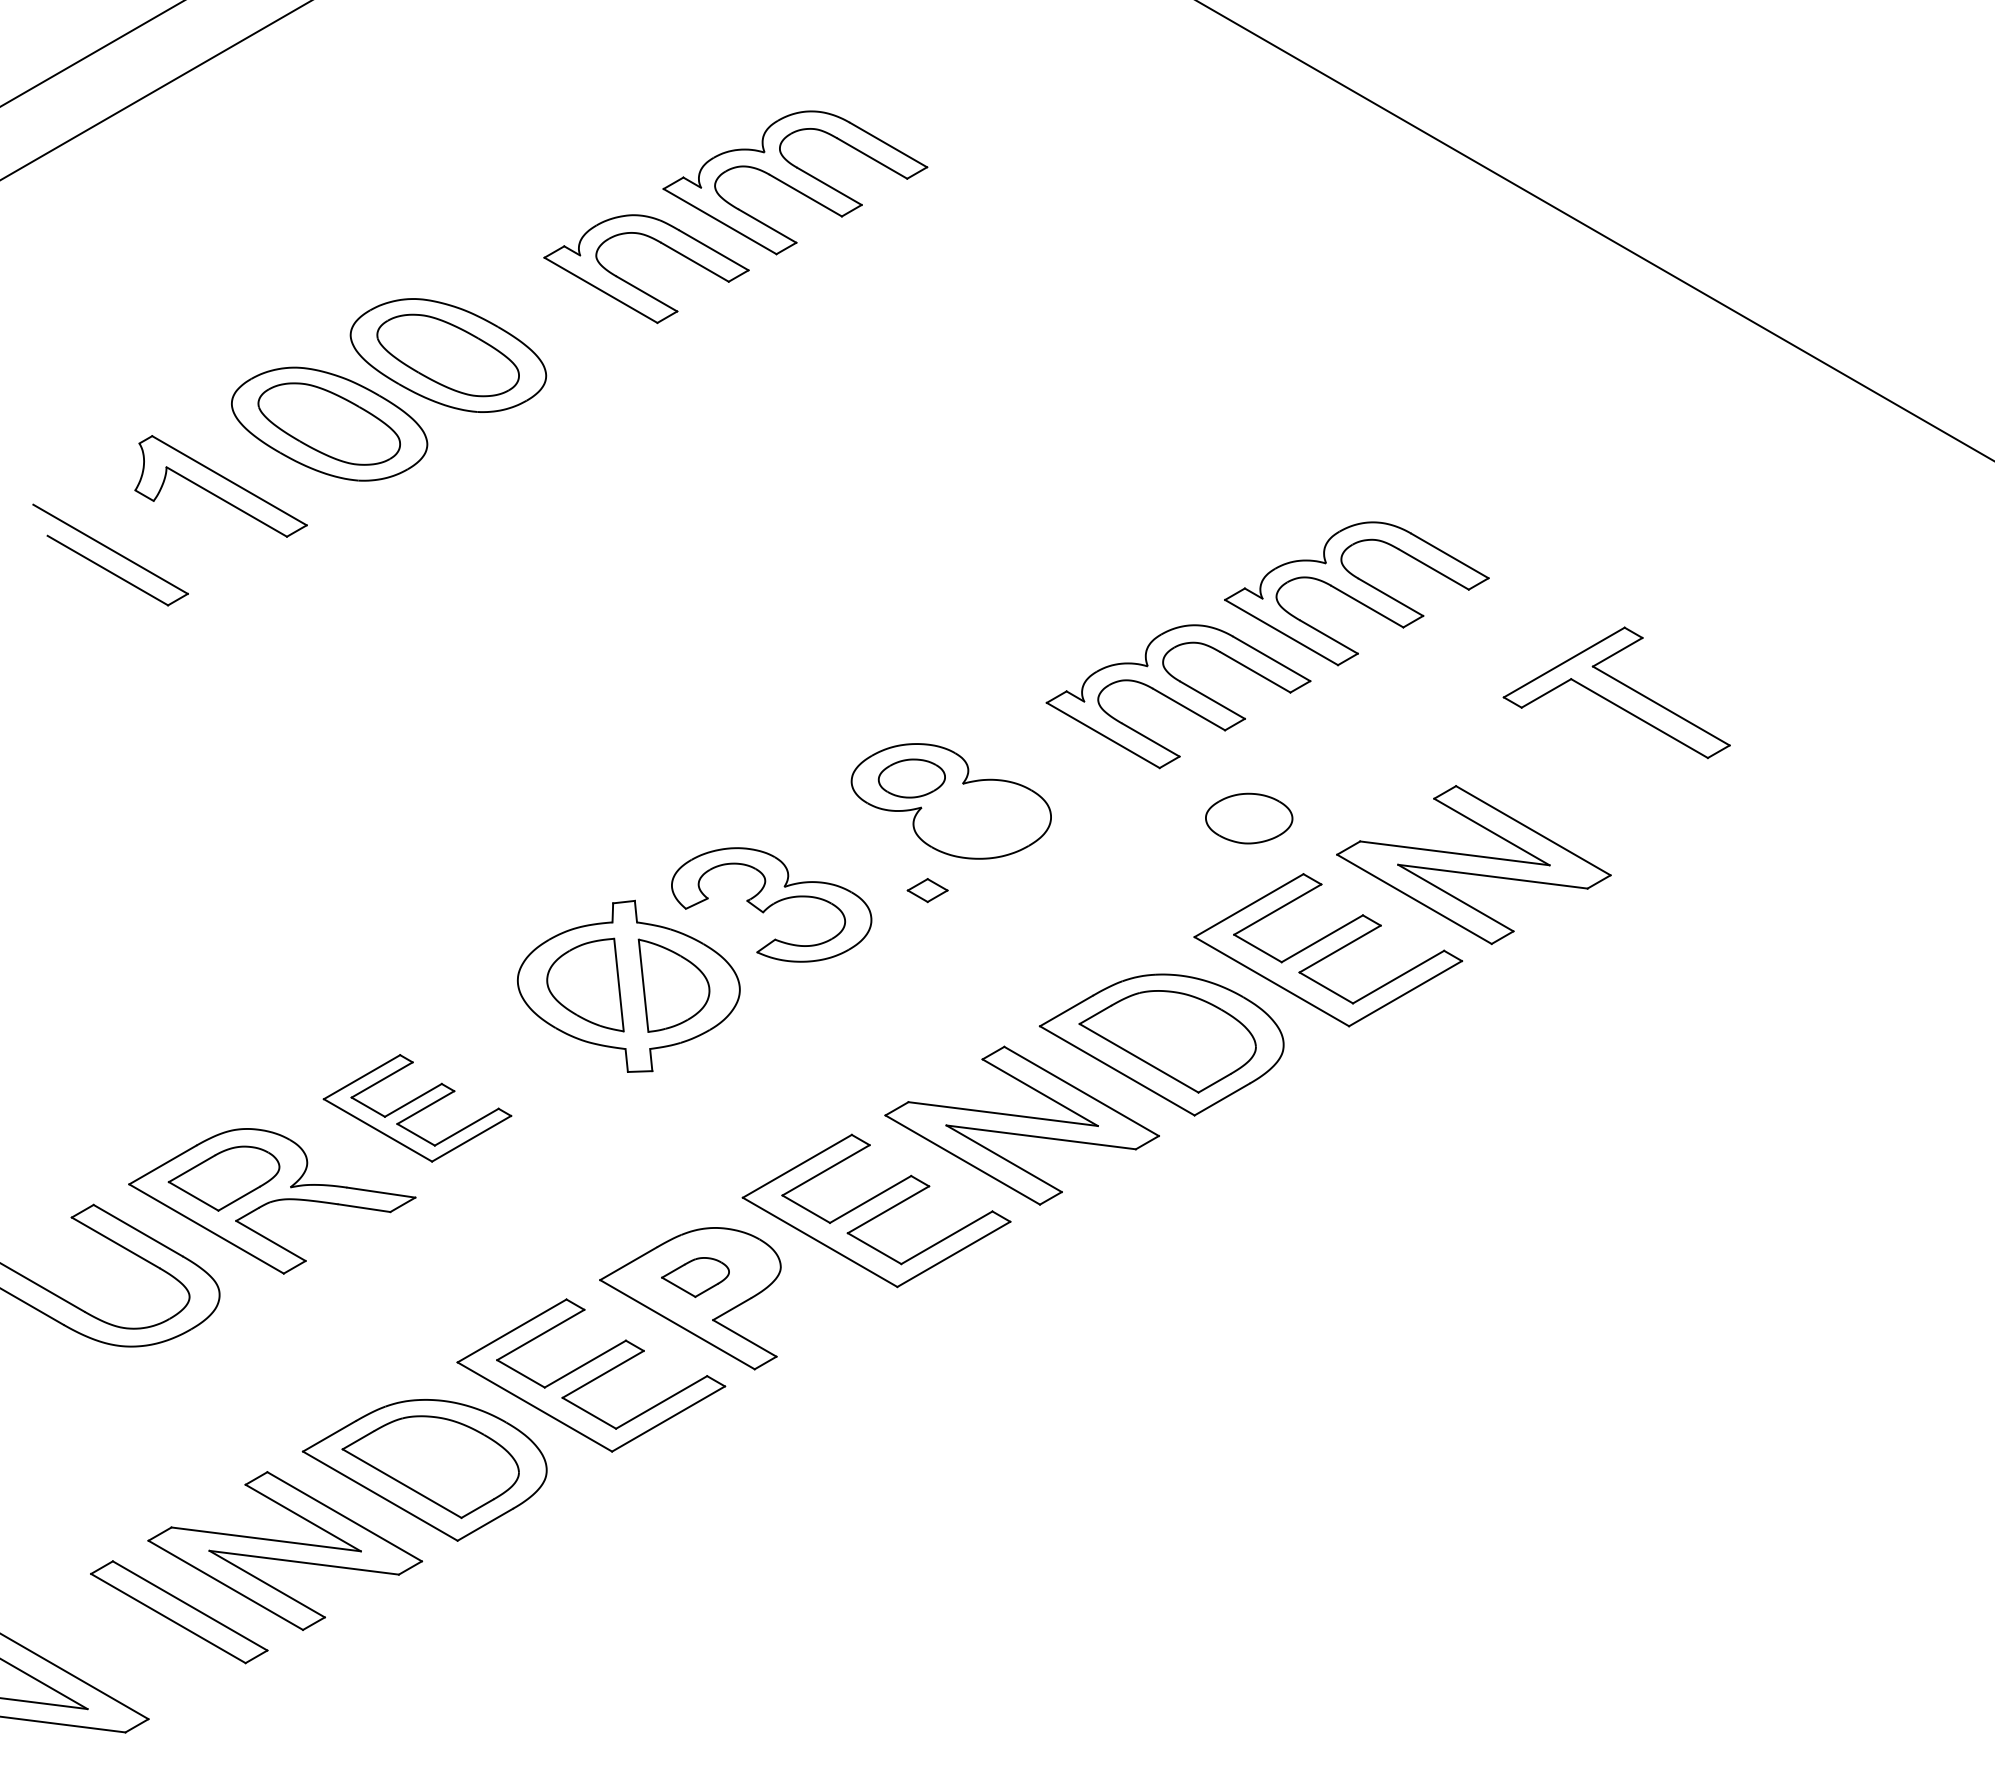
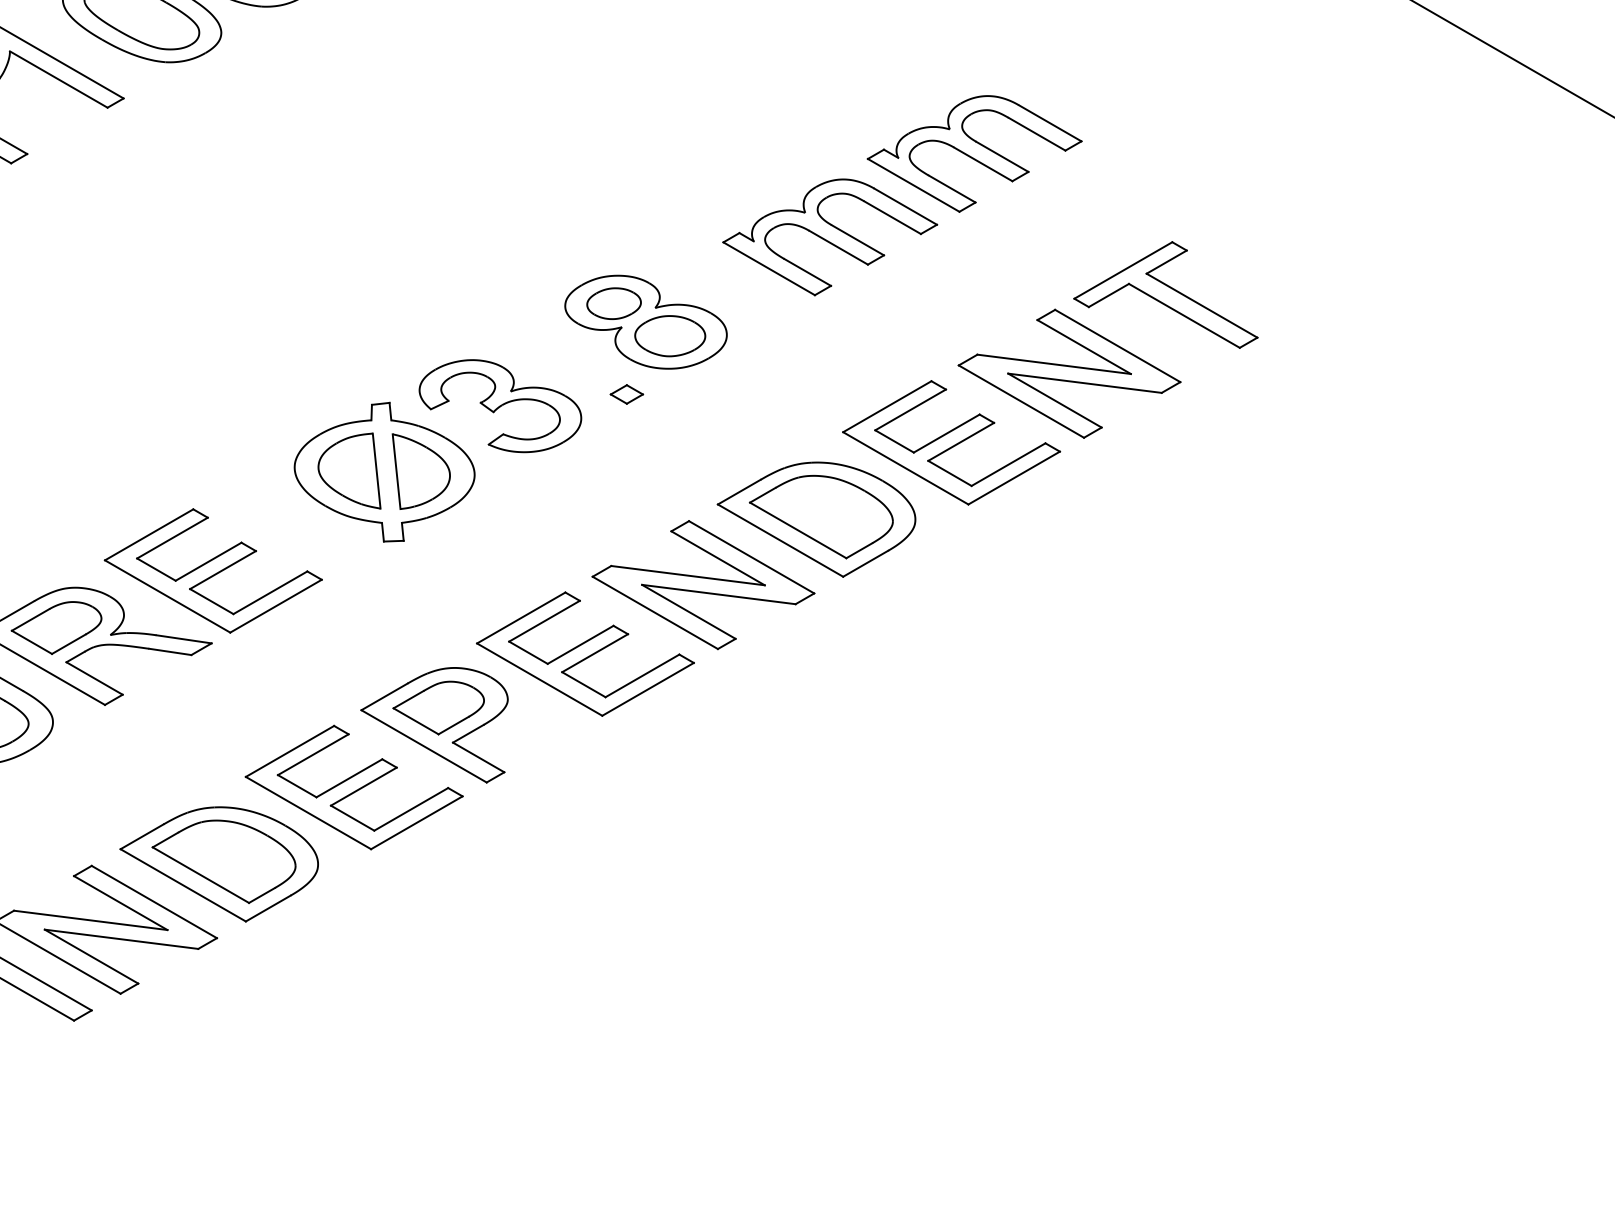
part: (1616, 692) -> (1165, 294), moved
part: (1249, 818) -> (670, 336), moved
part: (417, 1108) -> (213, 571), size x1.43
part: (695, 1277) -> (438, 708), size x1.67

